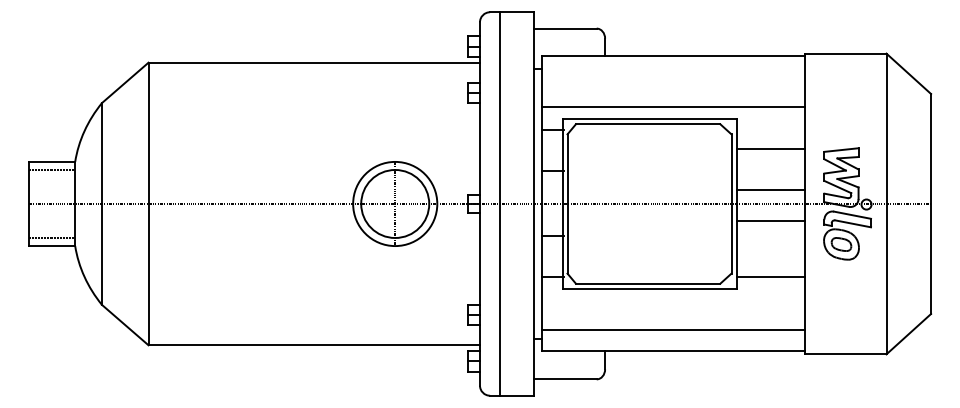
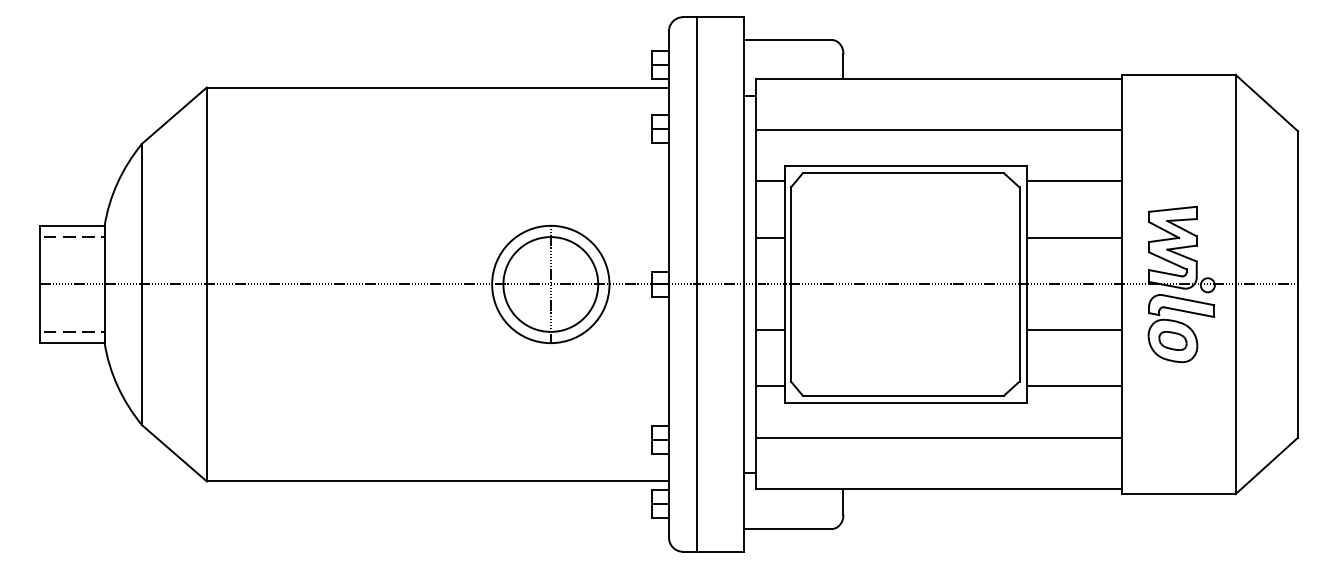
line: (673, 106) -> (938, 129), moved
line: (770, 148) -> (1074, 181), moved
line: (770, 190) -> (1074, 238), moved
line: (770, 221) -> (1074, 329), moved
line: (673, 329) -> (938, 437), moved

